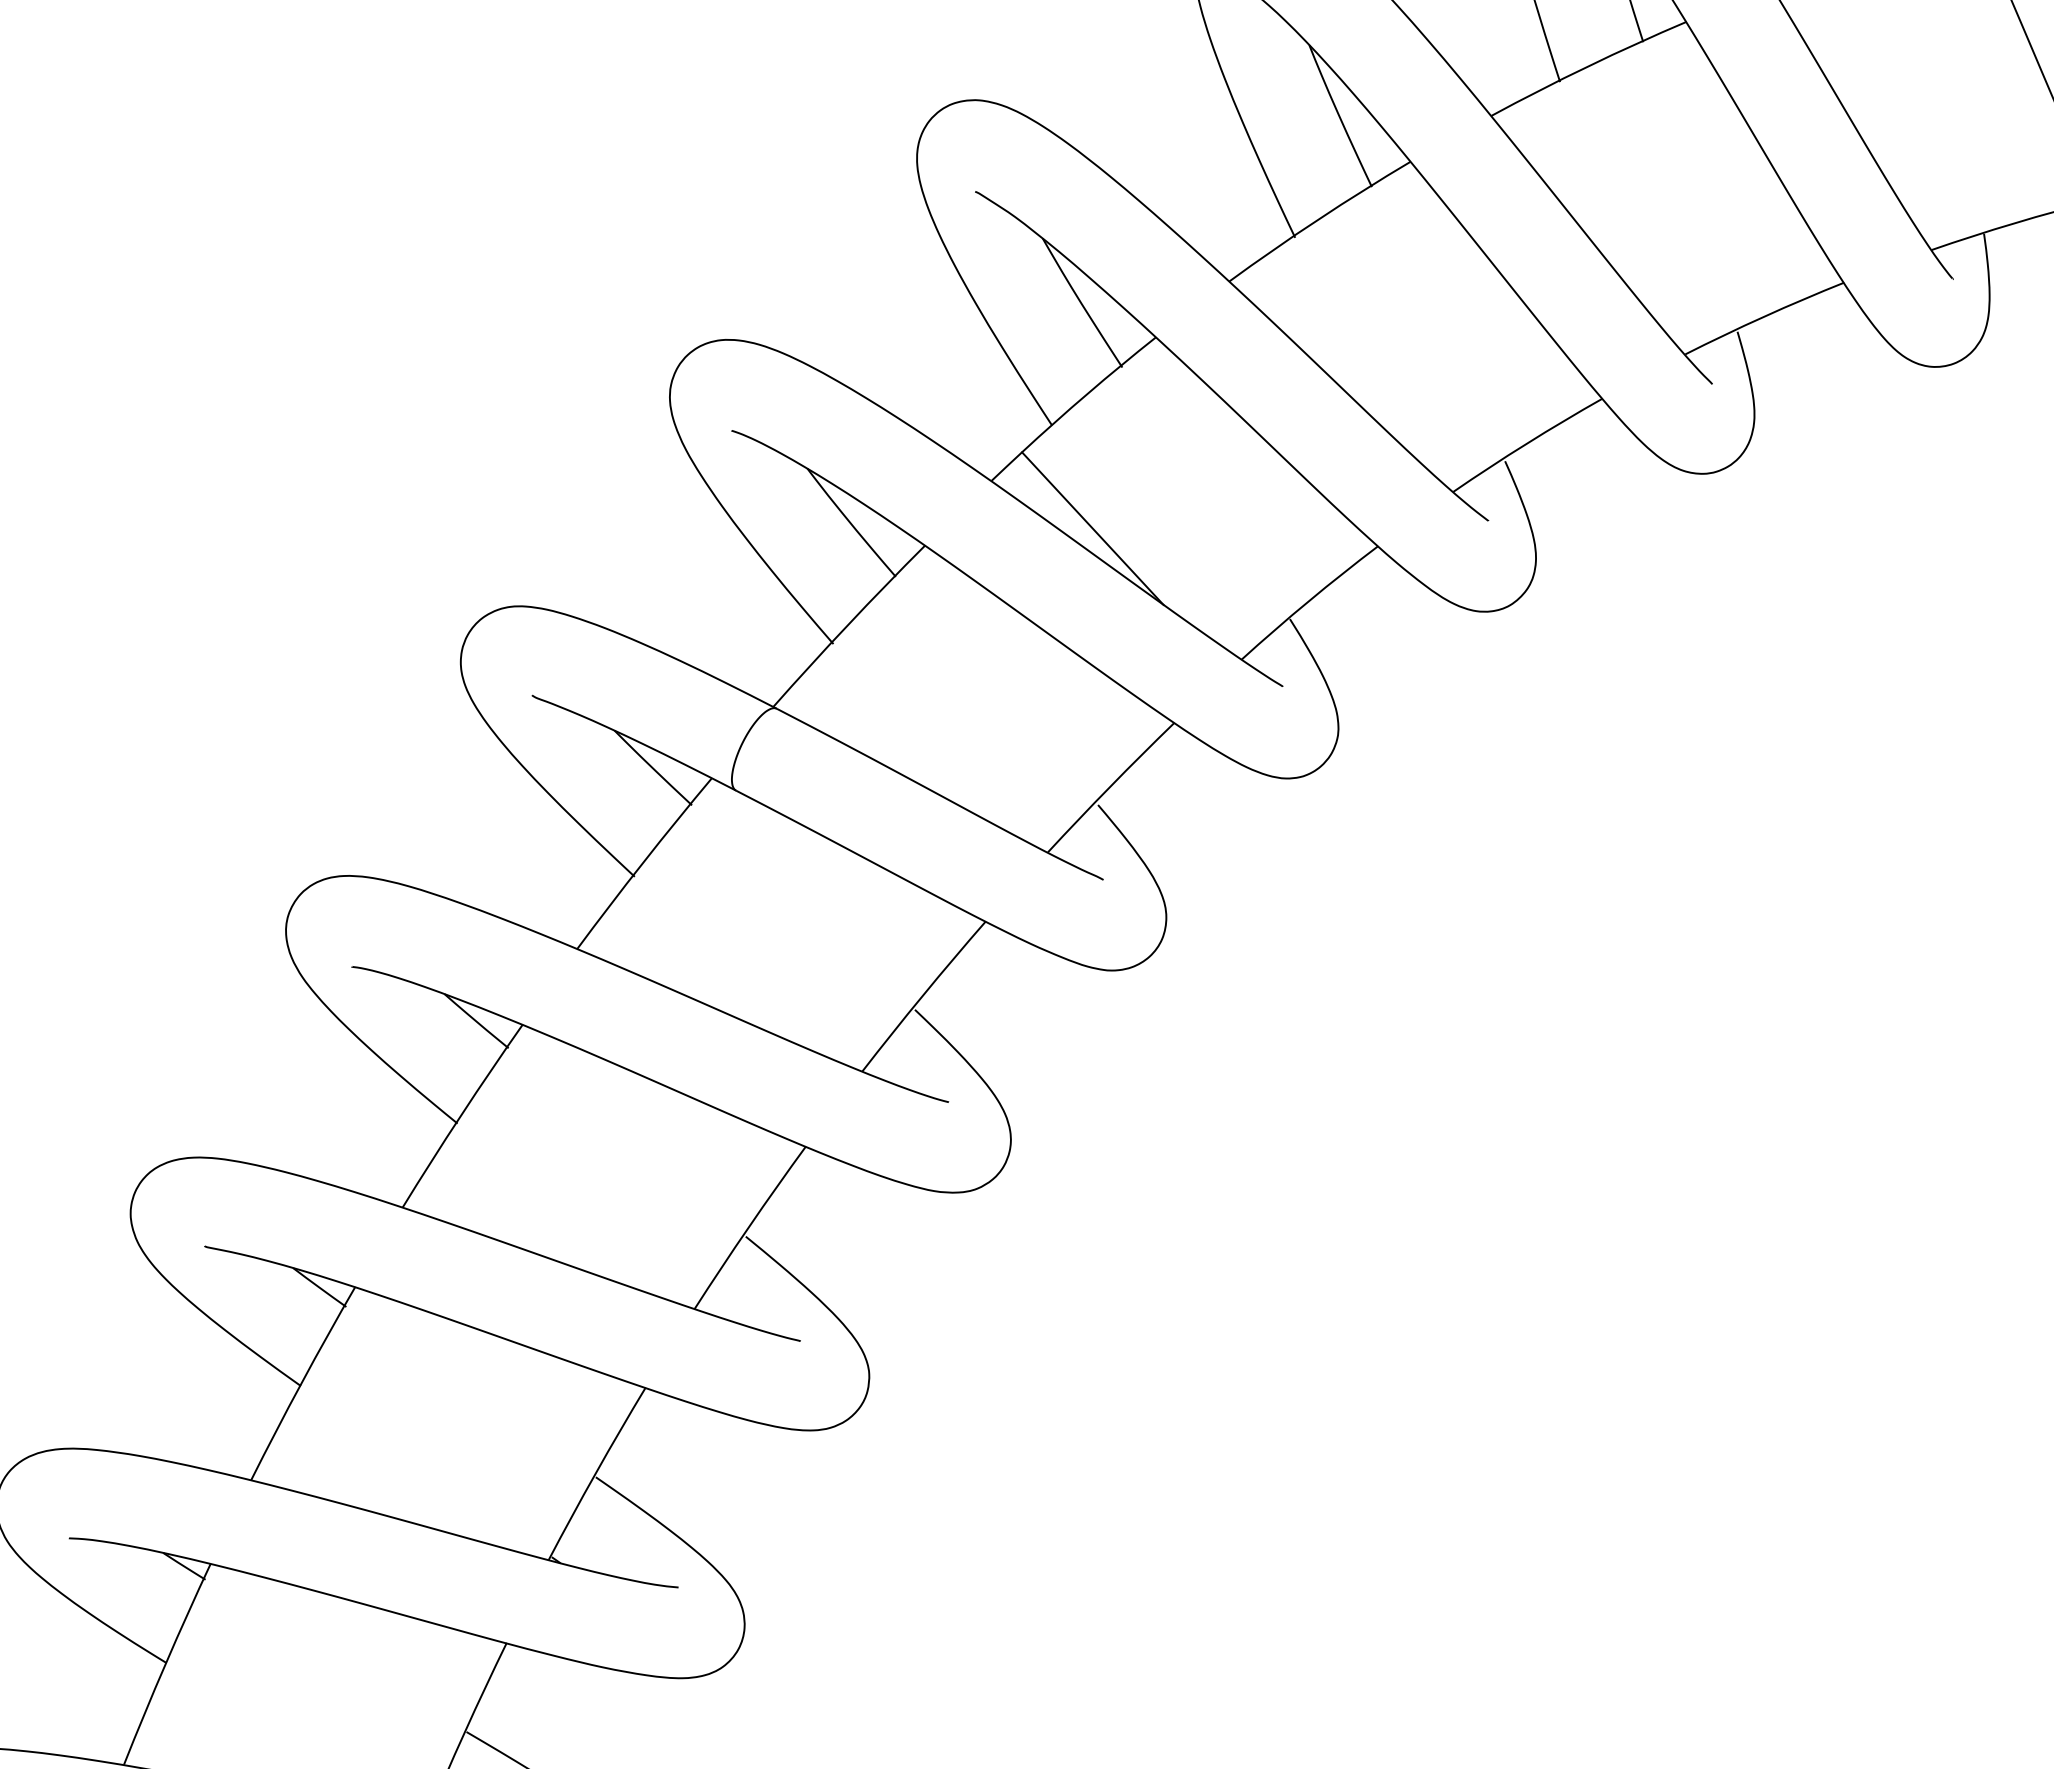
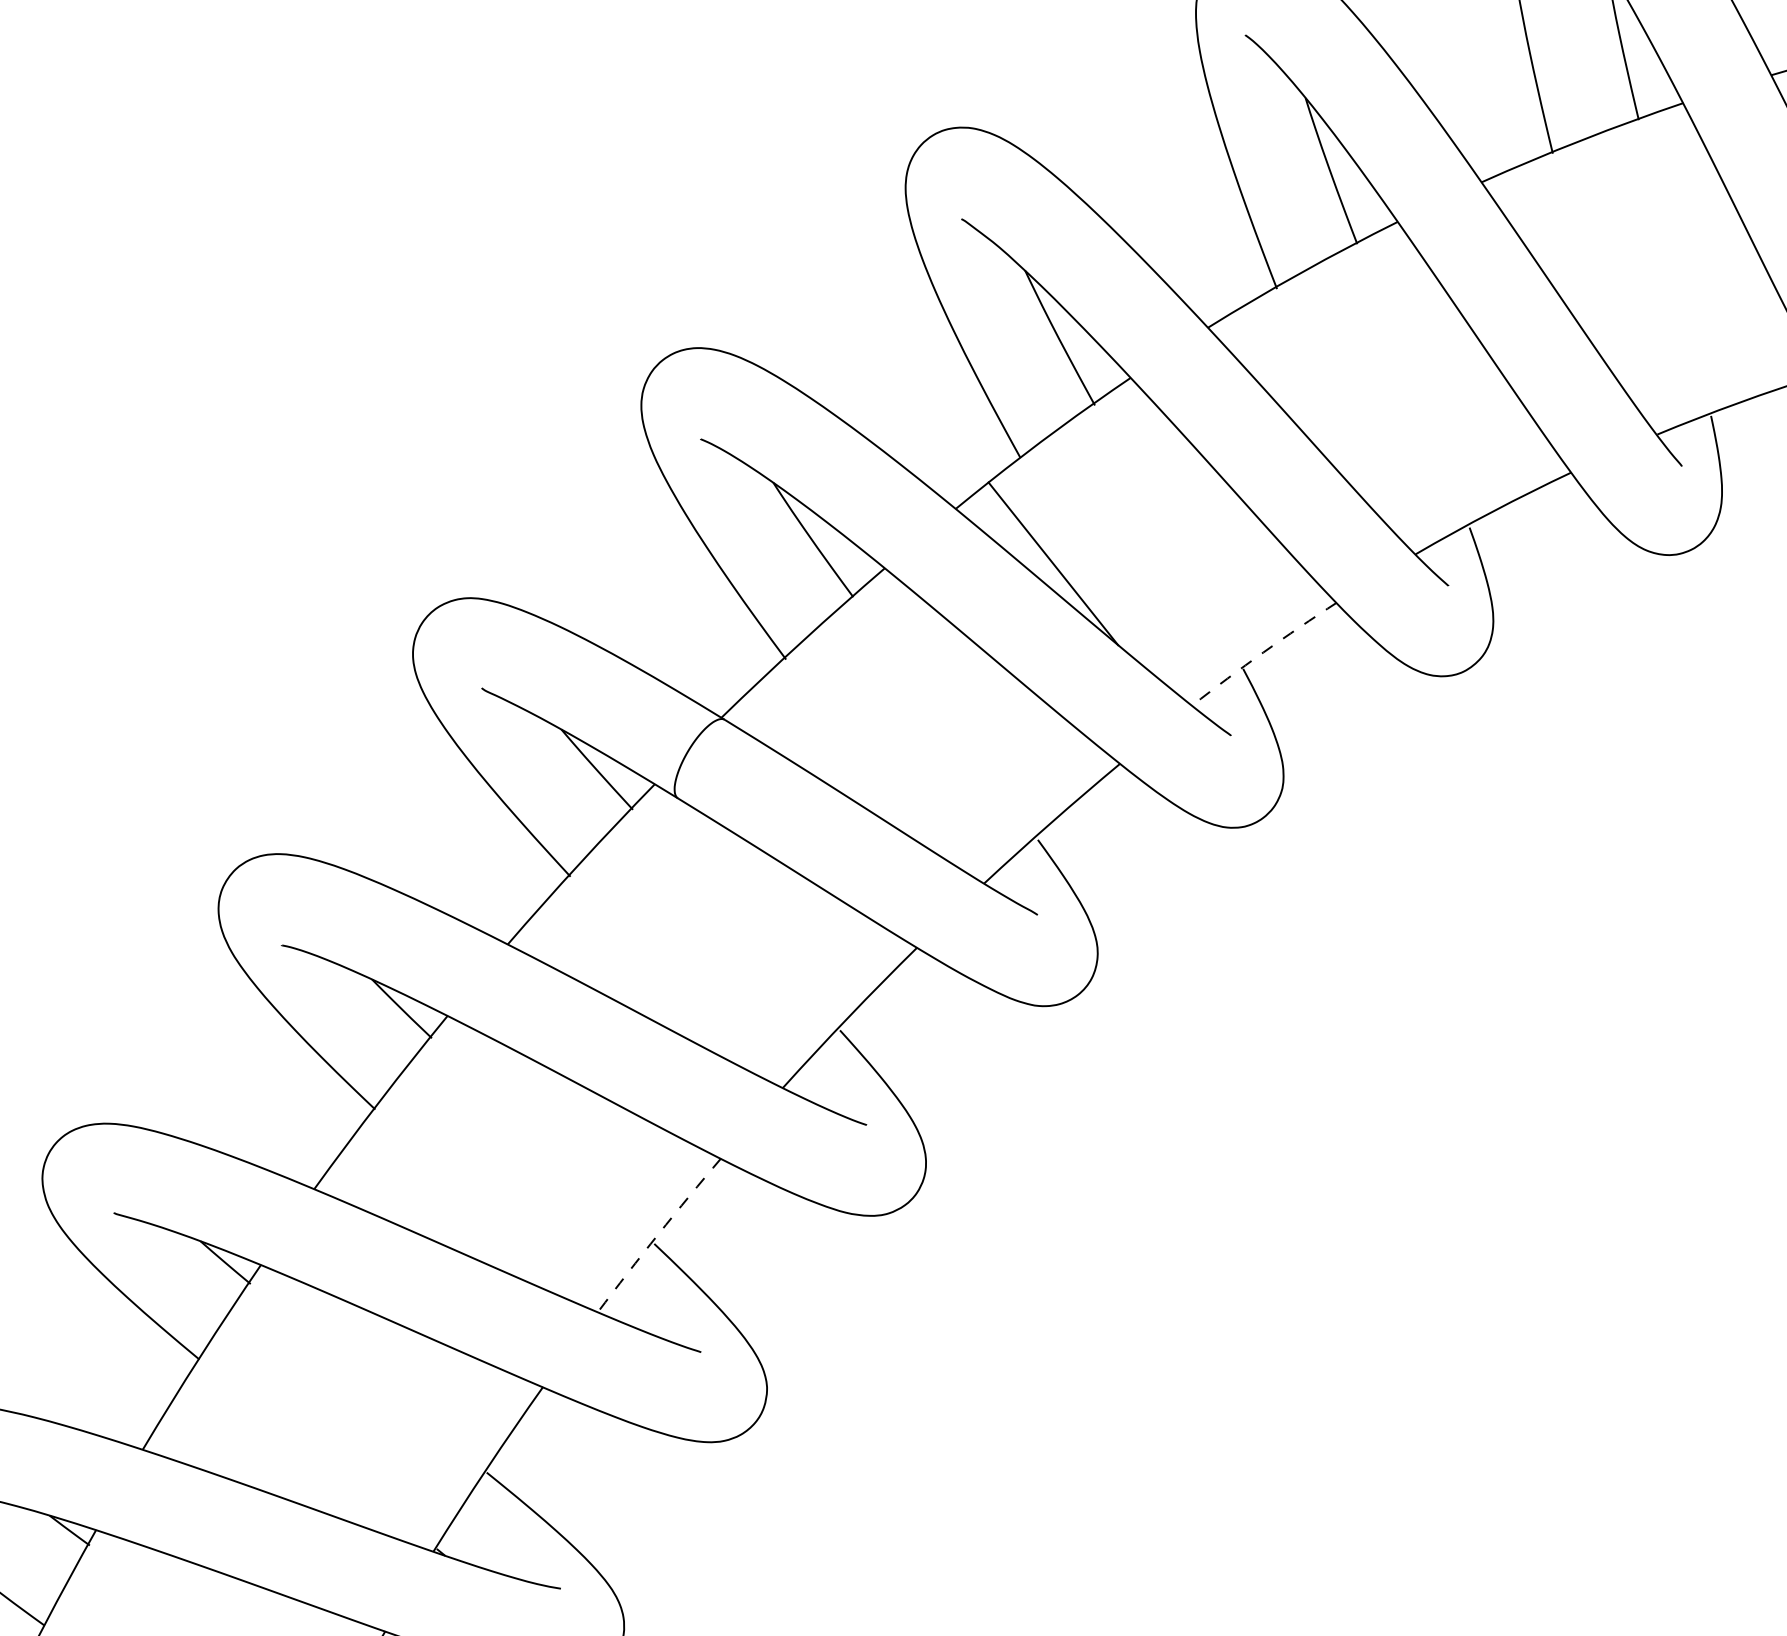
arc: (1308, 601) -> (1263, 652), solid -> dashed
arc: (749, 1226) -> (658, 1234), solid -> dashed

